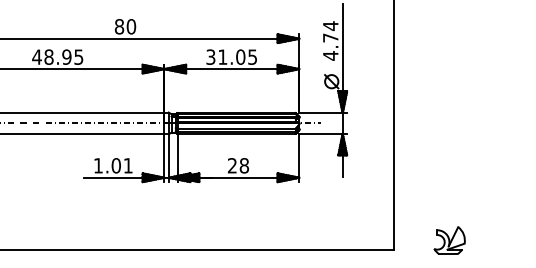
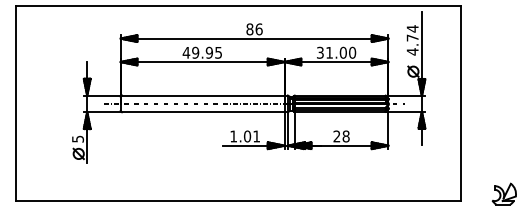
text: (130, 26) -> (258, 29), 80 -> 86
text: (48, 56) -> (195, 52), 48.95 -> 49.95
text: (252, 56) -> (352, 52), 31.05 -> 31.00

